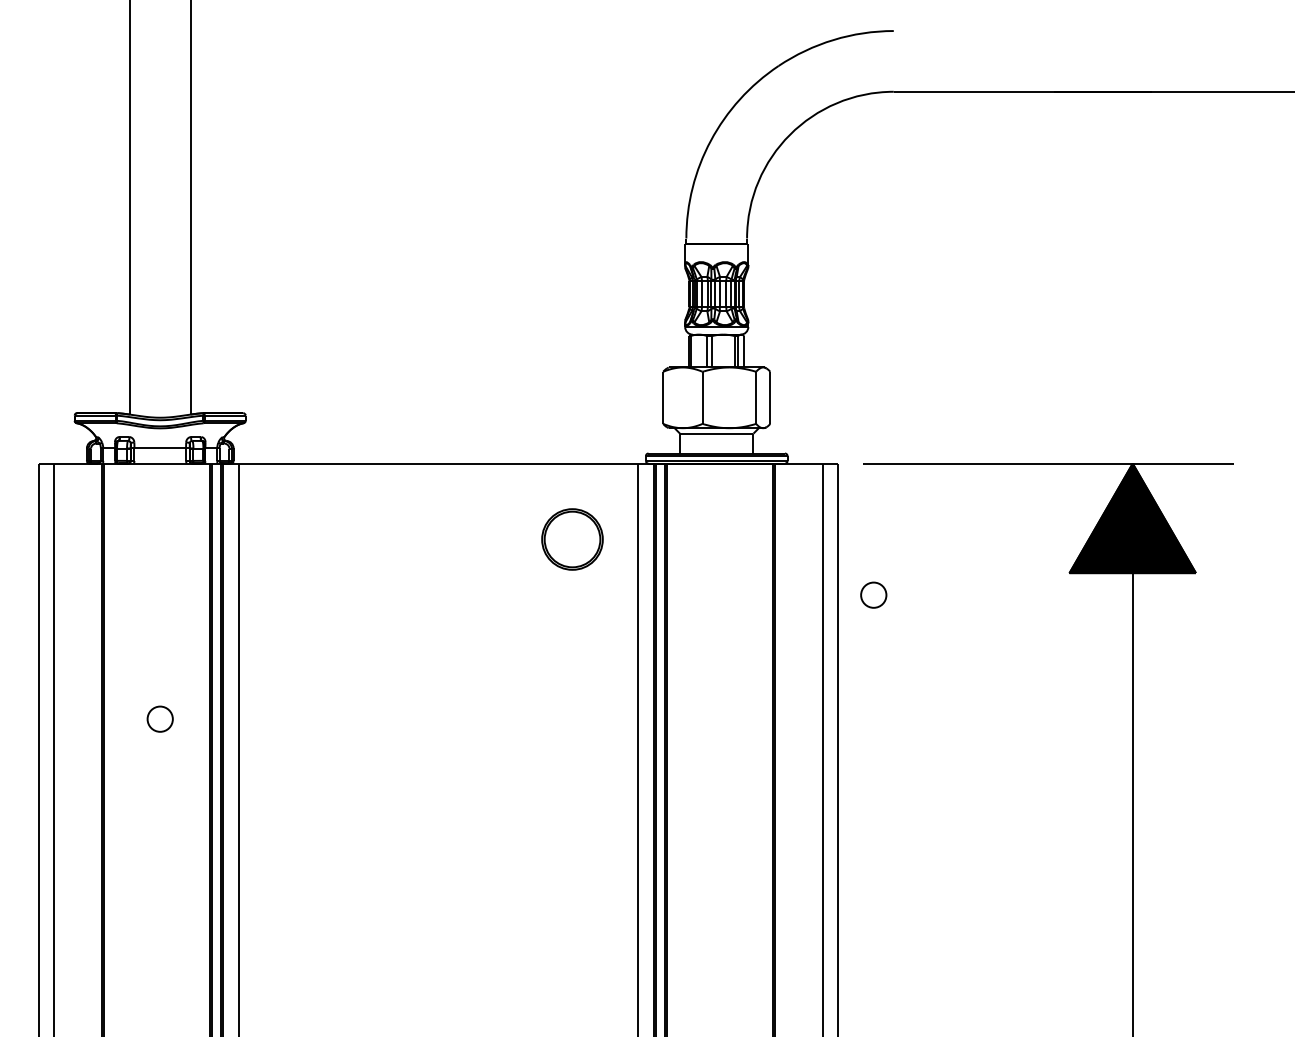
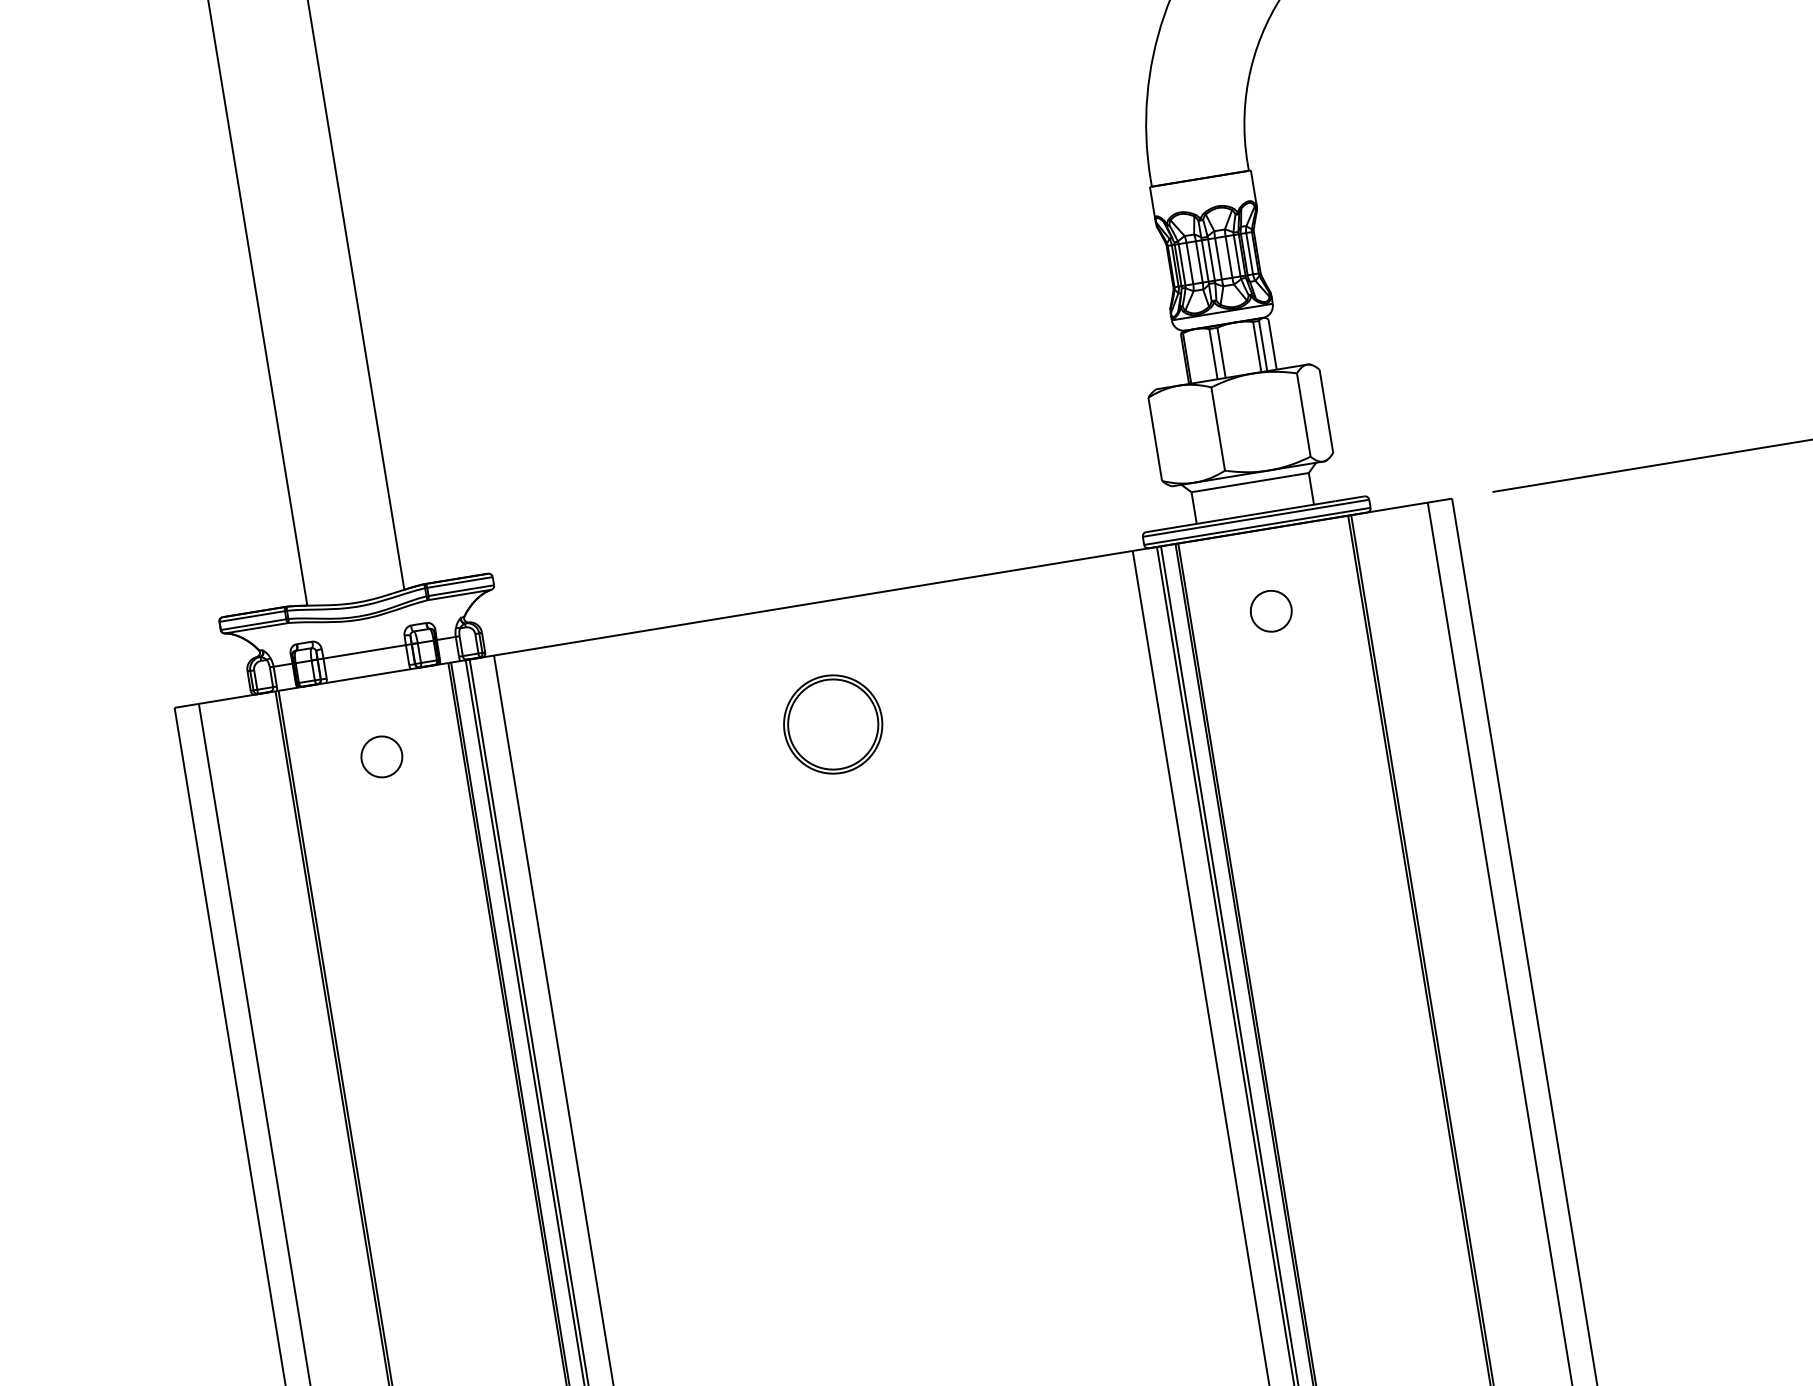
part: (572, 539) -> (833, 724), moved
part: (873, 594) -> (1270, 610), moved
part: (159, 718) -> (380, 755), moved

